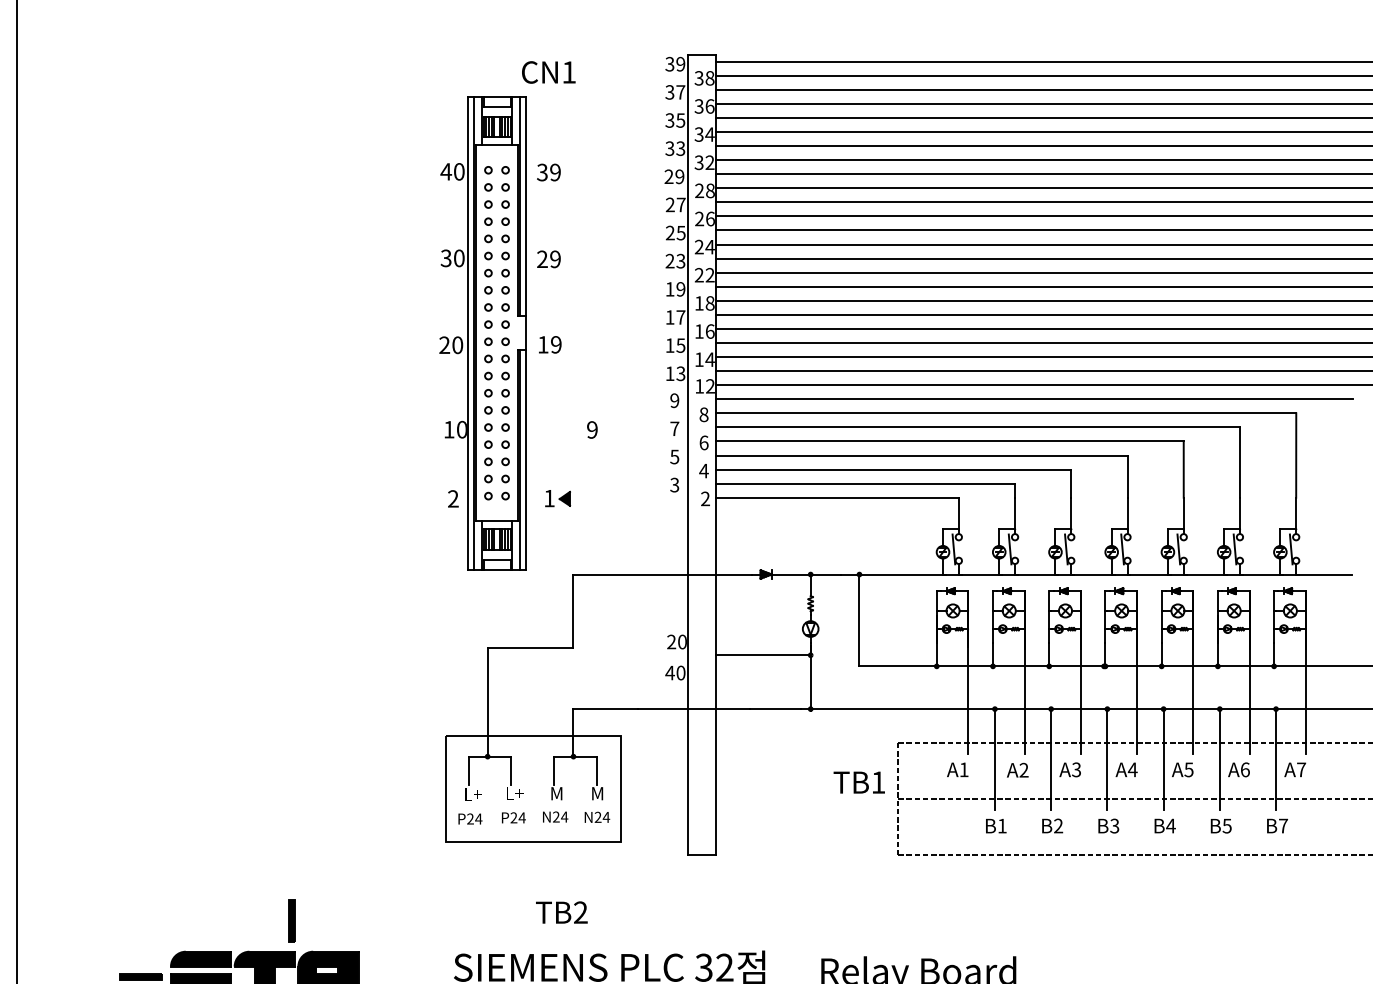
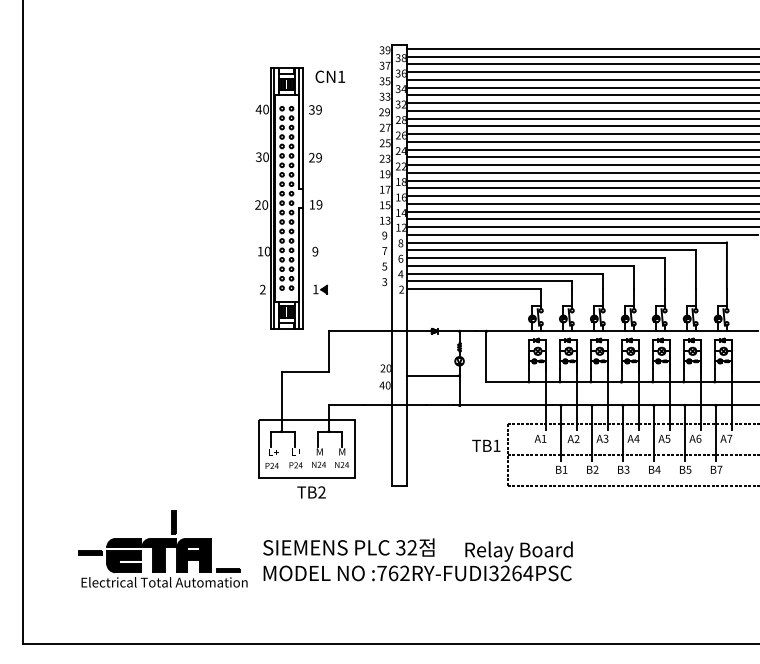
text: (549, 71) -> (330, 76), moved
text: (592, 429) -> (315, 251), moved
text: (561, 912) -> (311, 492), moved

